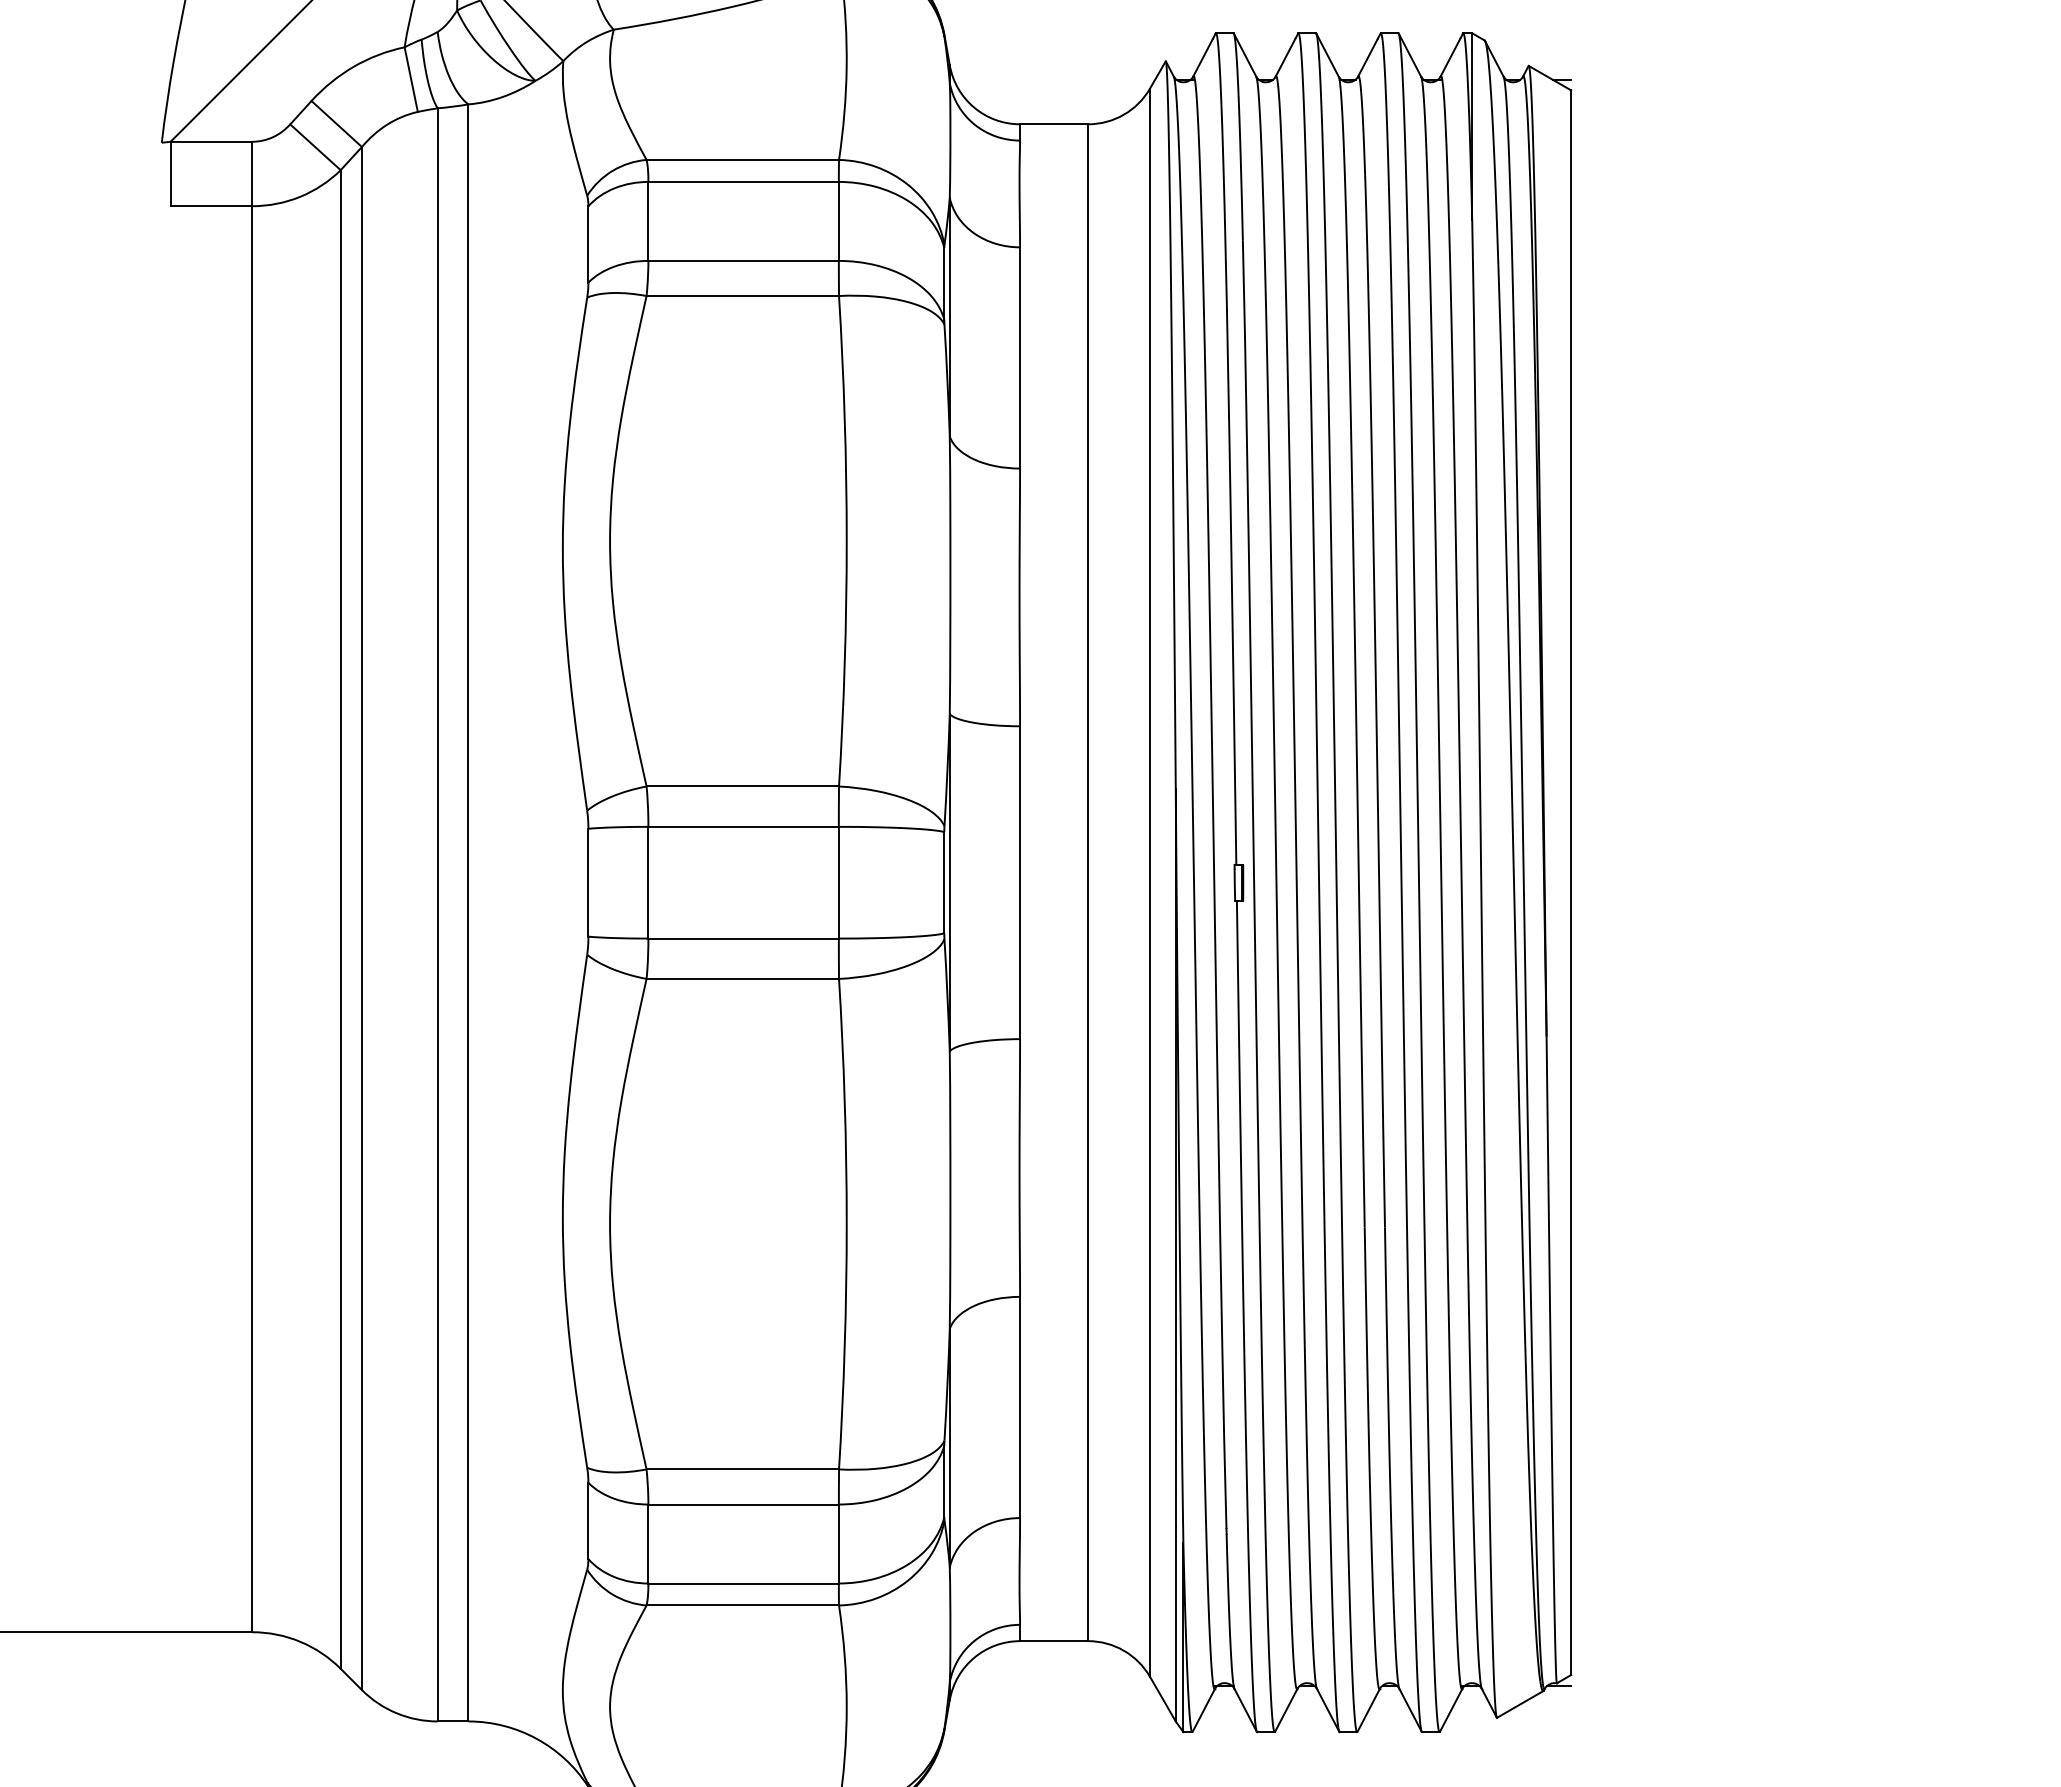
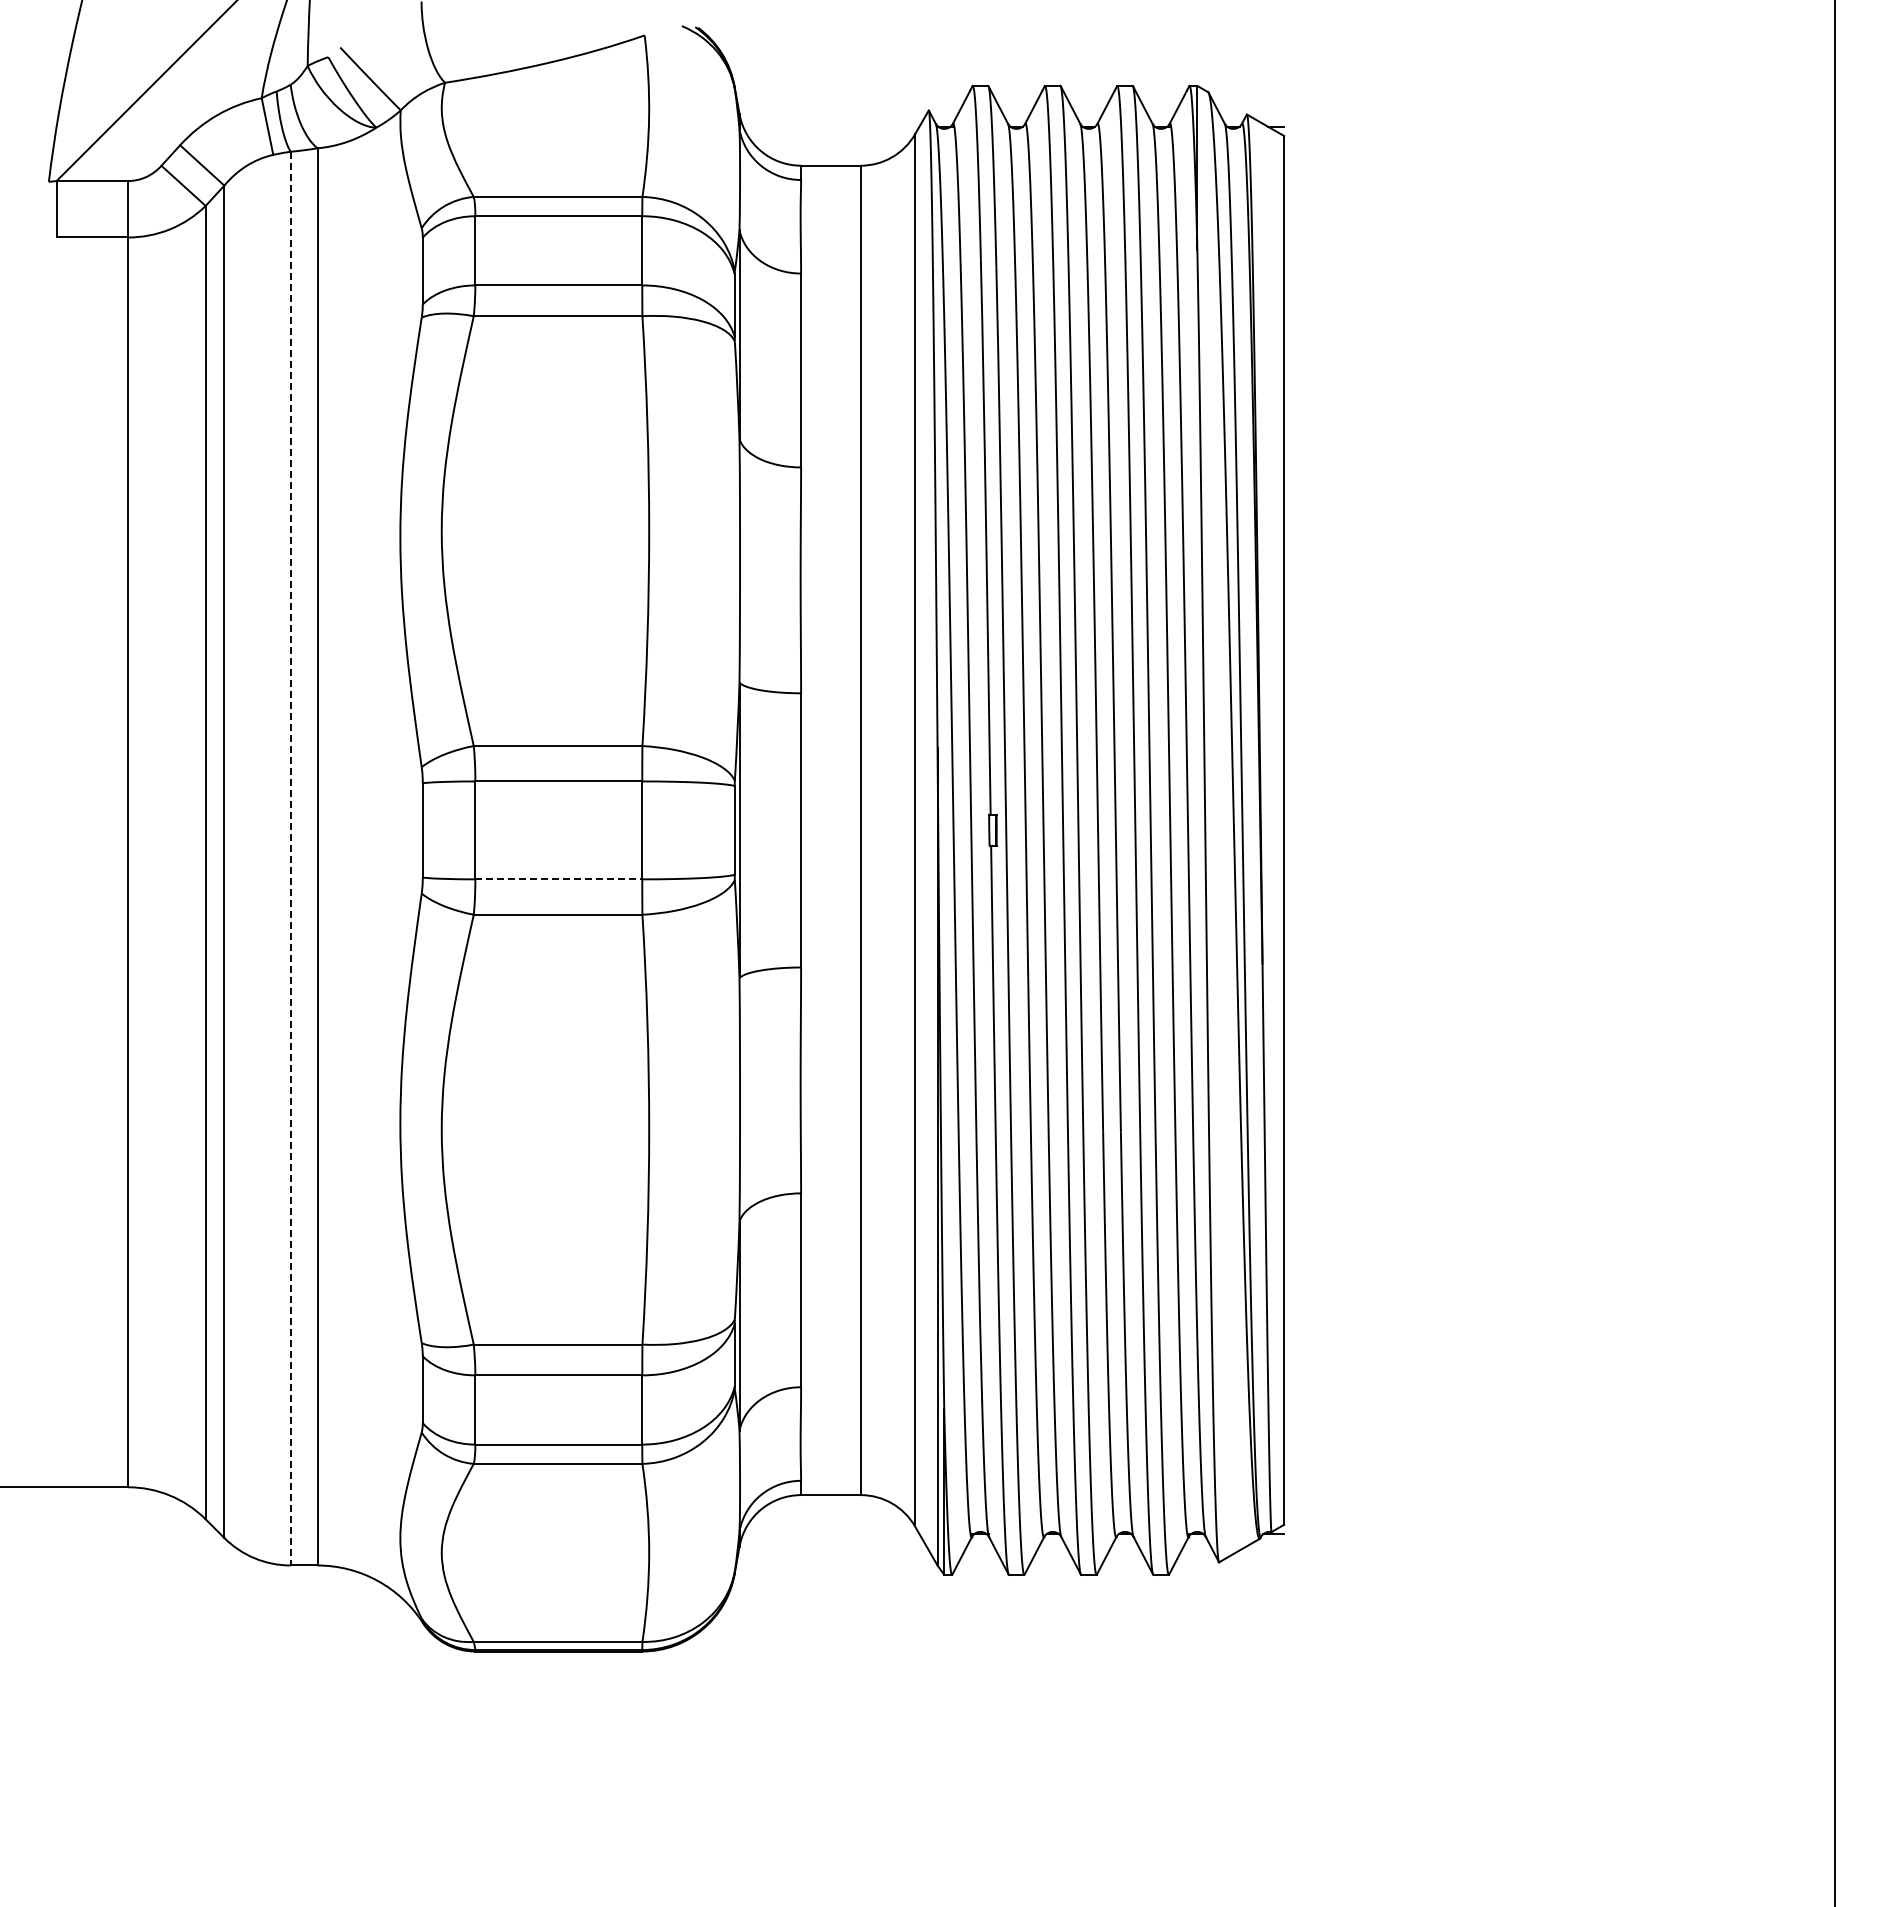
line: (437, 914) -> (290, 858), solid -> dashed
line: (744, 938) -> (559, 879), solid -> dashed

